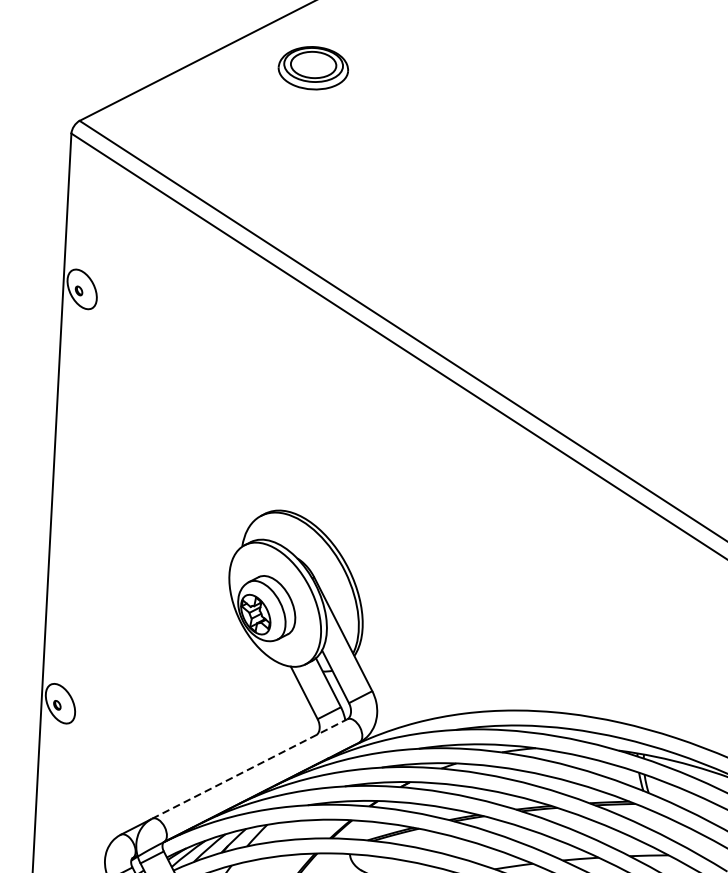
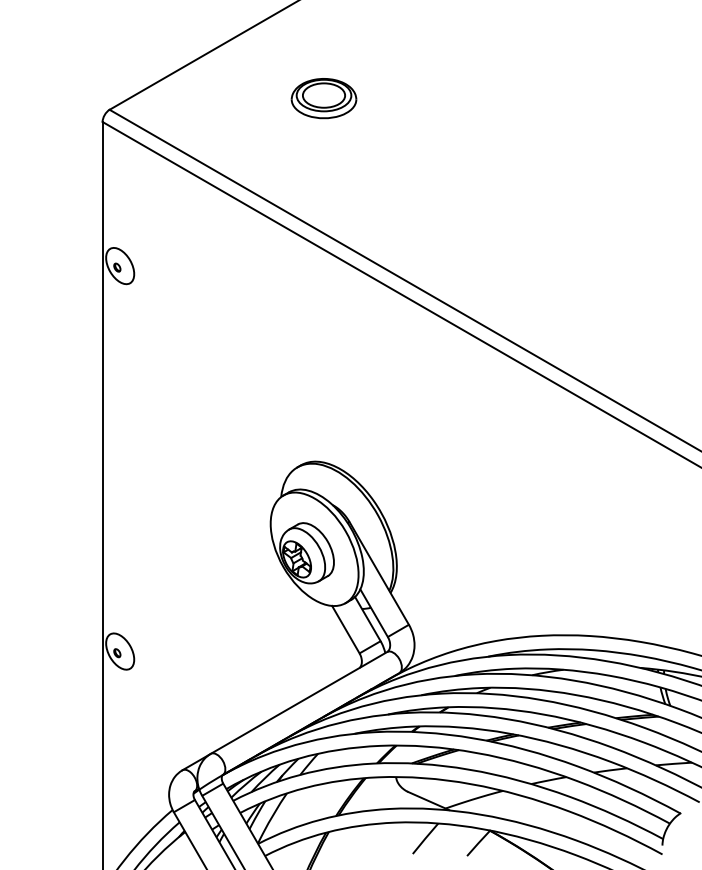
part: (312, 68) -> (323, 98), moved
line: (249, 768) -> (298, 702), dashed -> solid

